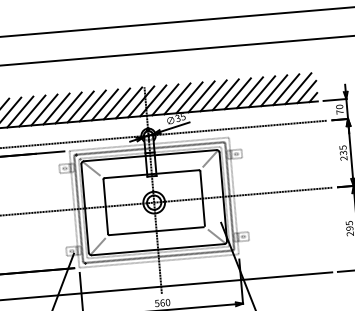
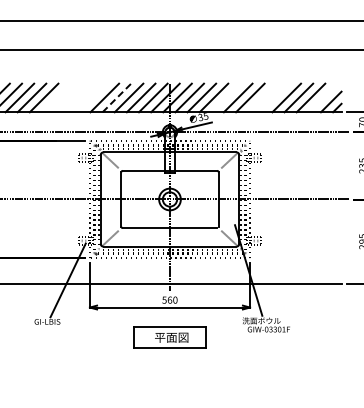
line: (297, 88) -> (322, 97), removed
line: (249, 92) -> (274, 97), removed
line: (237, 93) -> (262, 97), removed
line: (200, 96) -> (225, 97), removed
line: (93, 105) -> (117, 97), solid -> dashed
line: (68, 107) -> (92, 97), removed
line: (56, 108) -> (80, 97), removed
line: (44, 109) -> (68, 97), removed
line: (31, 110) -> (55, 97), removed

